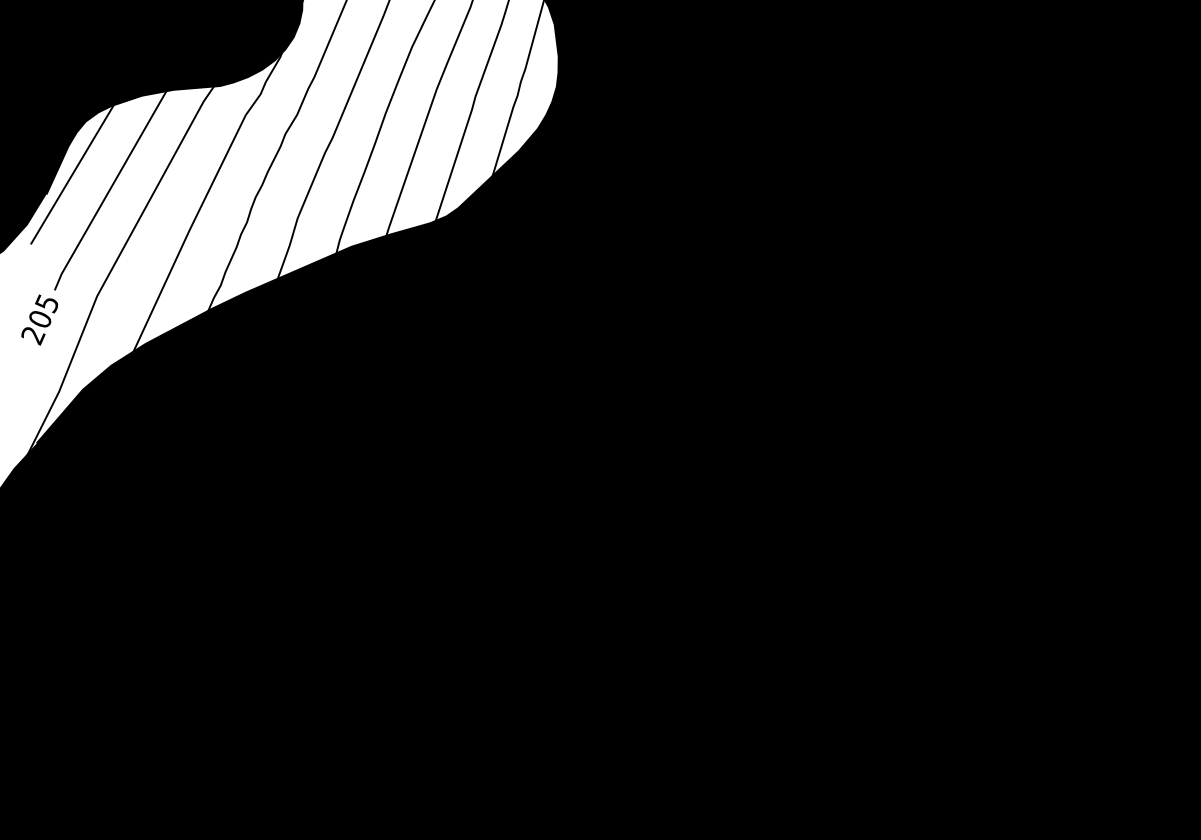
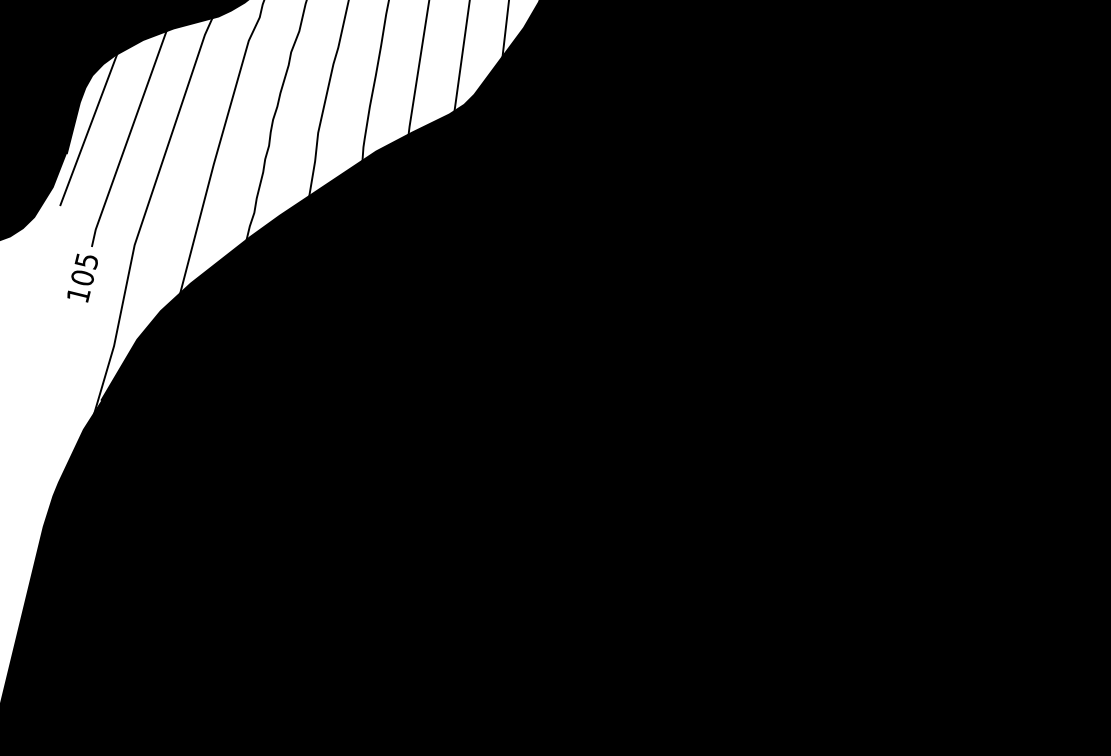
text: (33, 336) -> (79, 296), 205 -> 105

